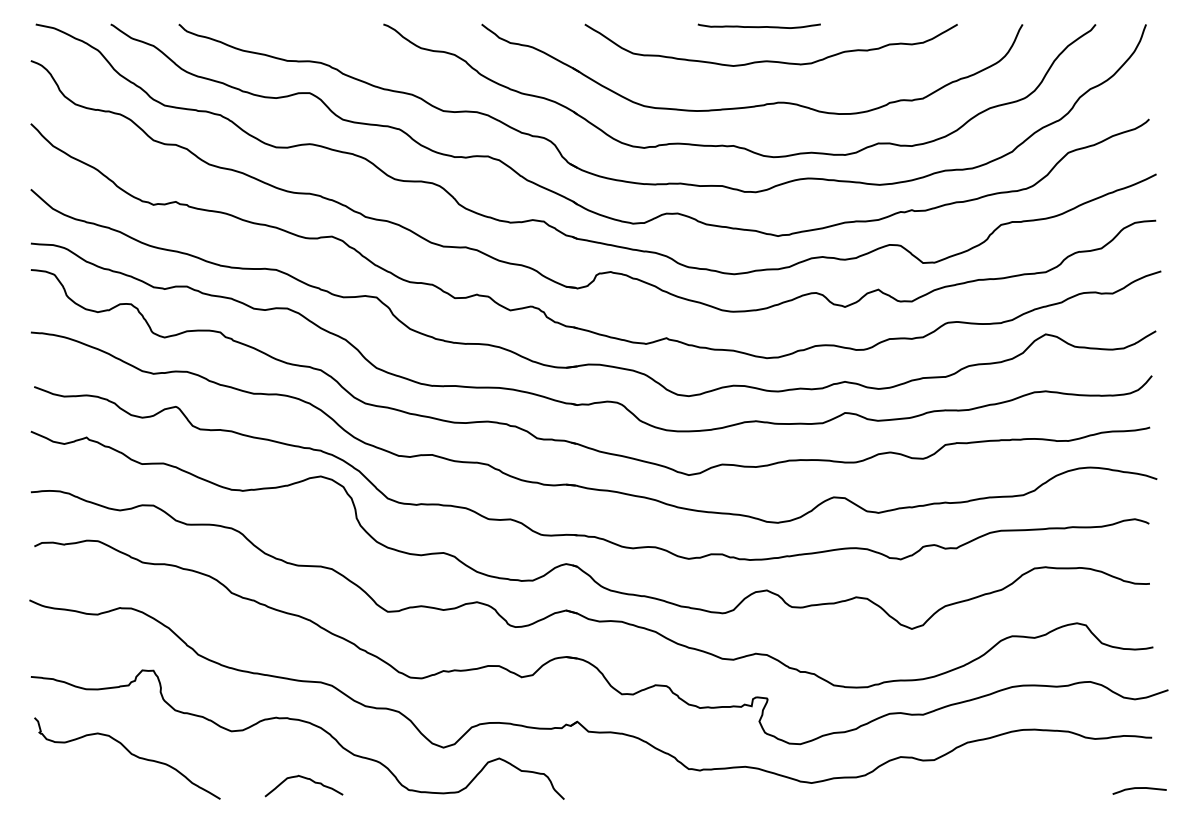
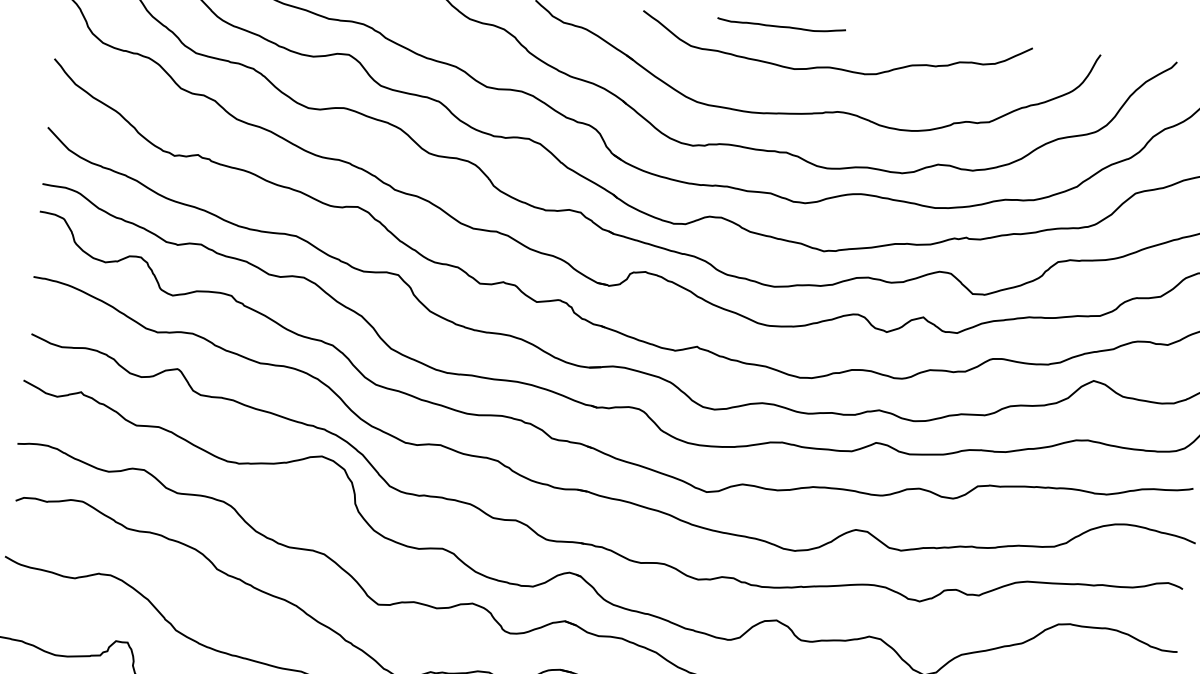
curve: (758, 26) -> (780, 26), moved

